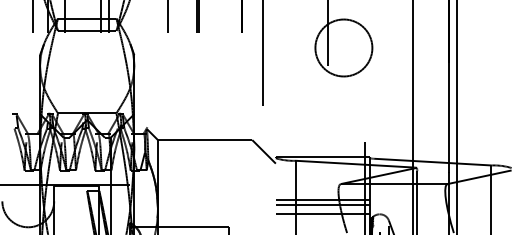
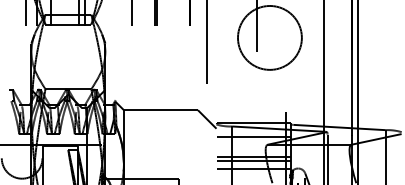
circle: (343, 47) -> (269, 37), size x1.43
line: (322, 174) -> (253, 137), added

